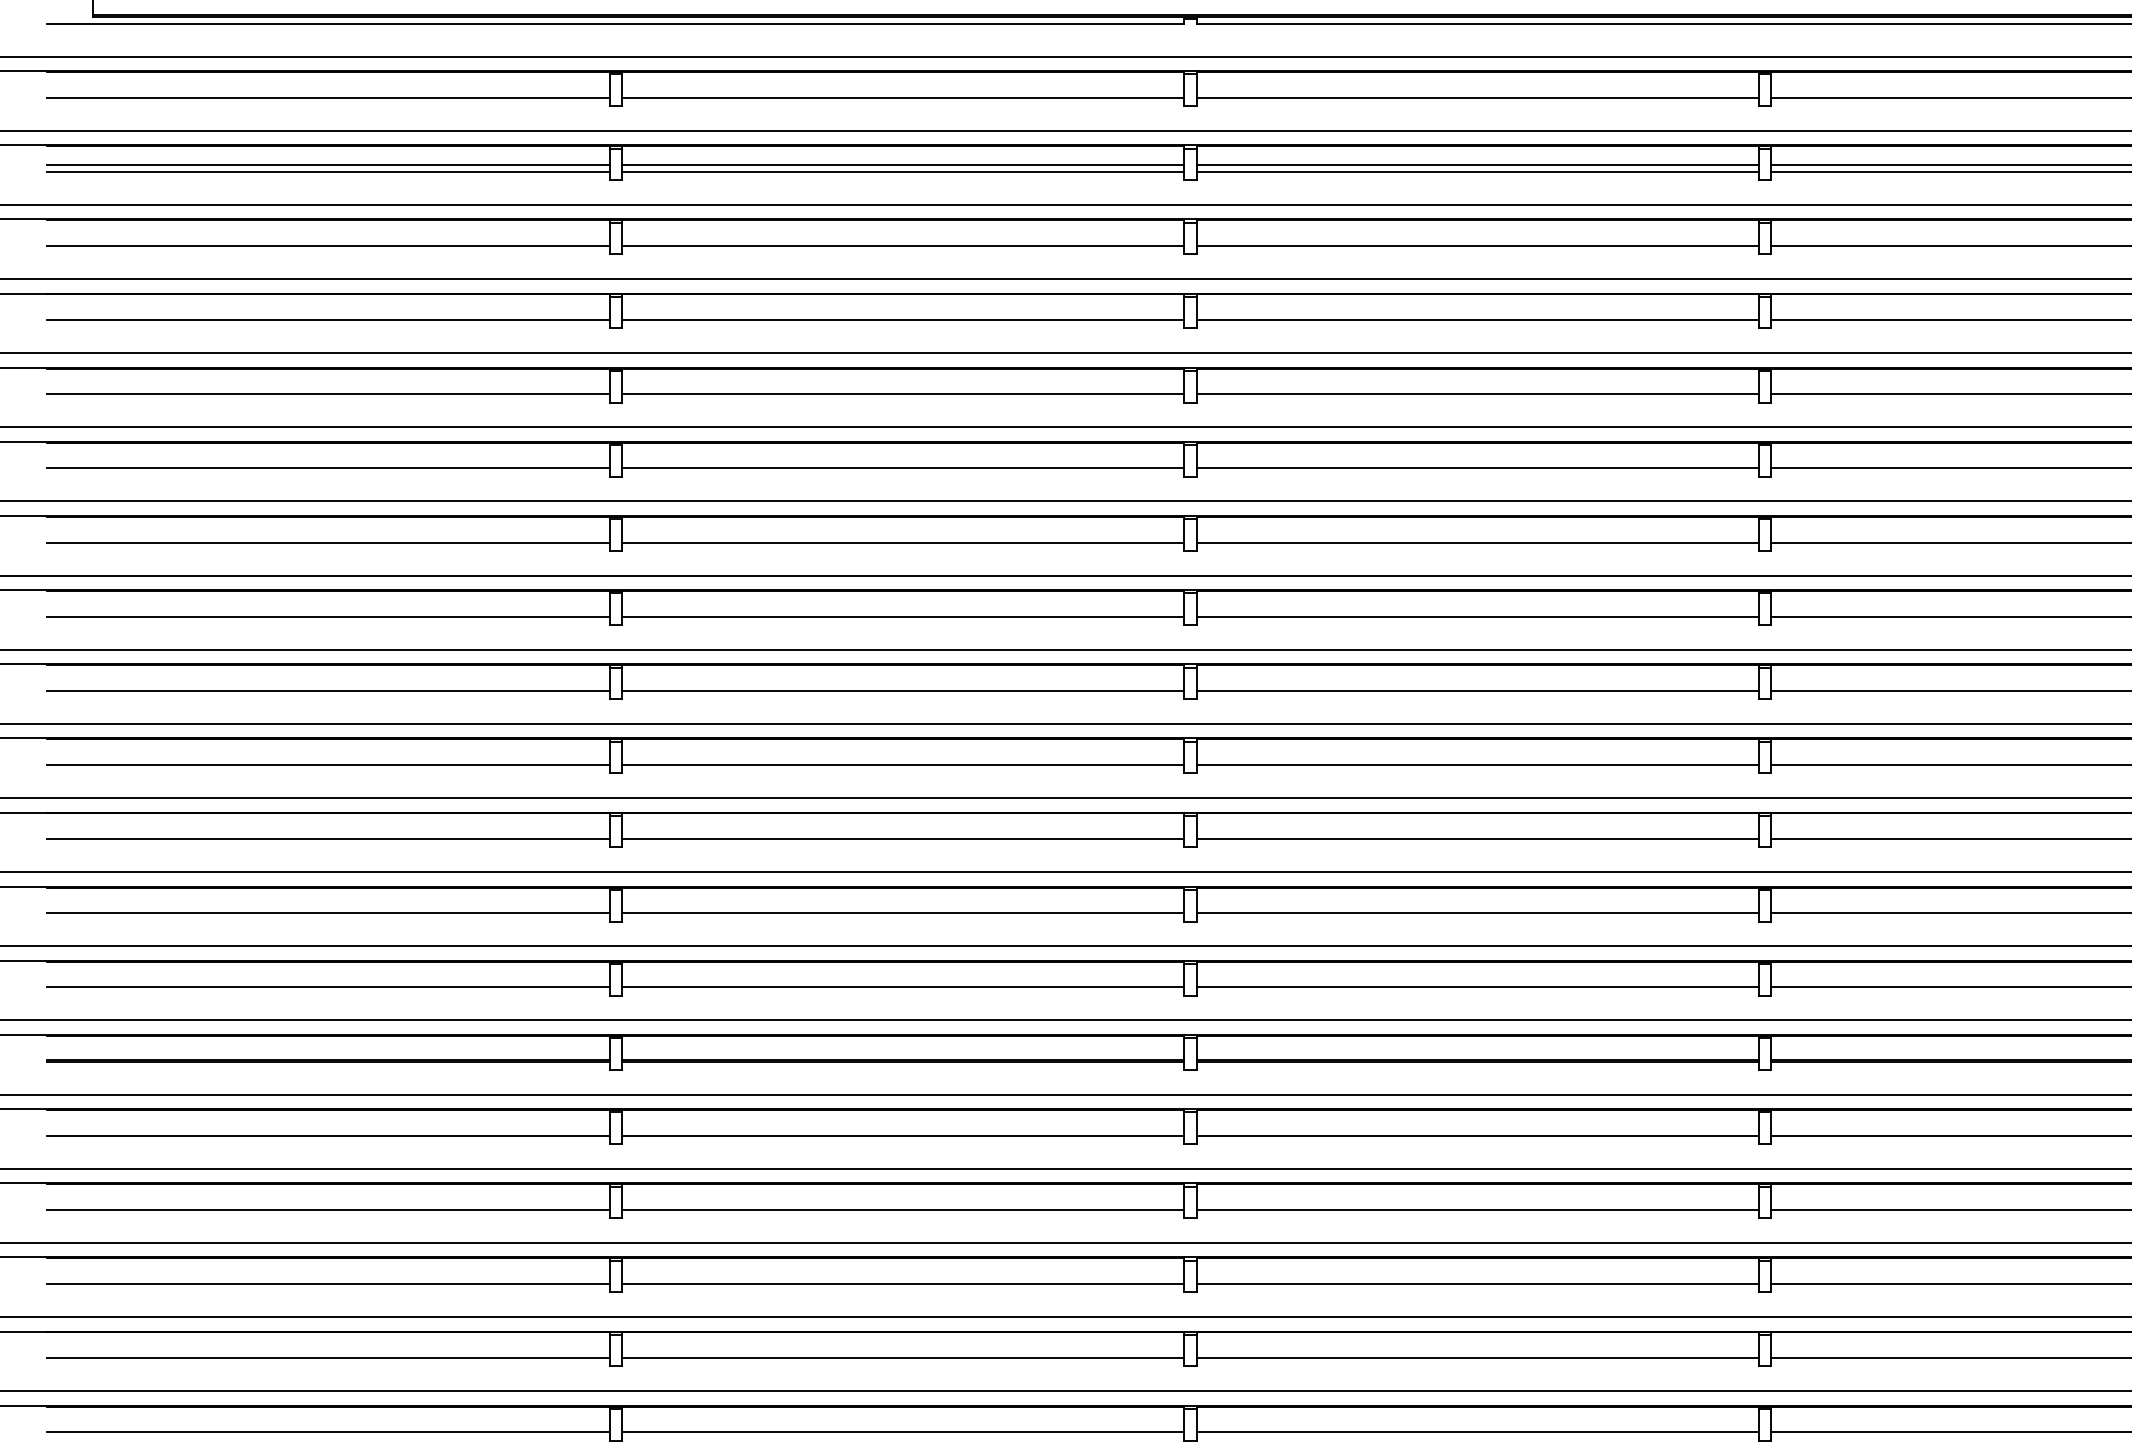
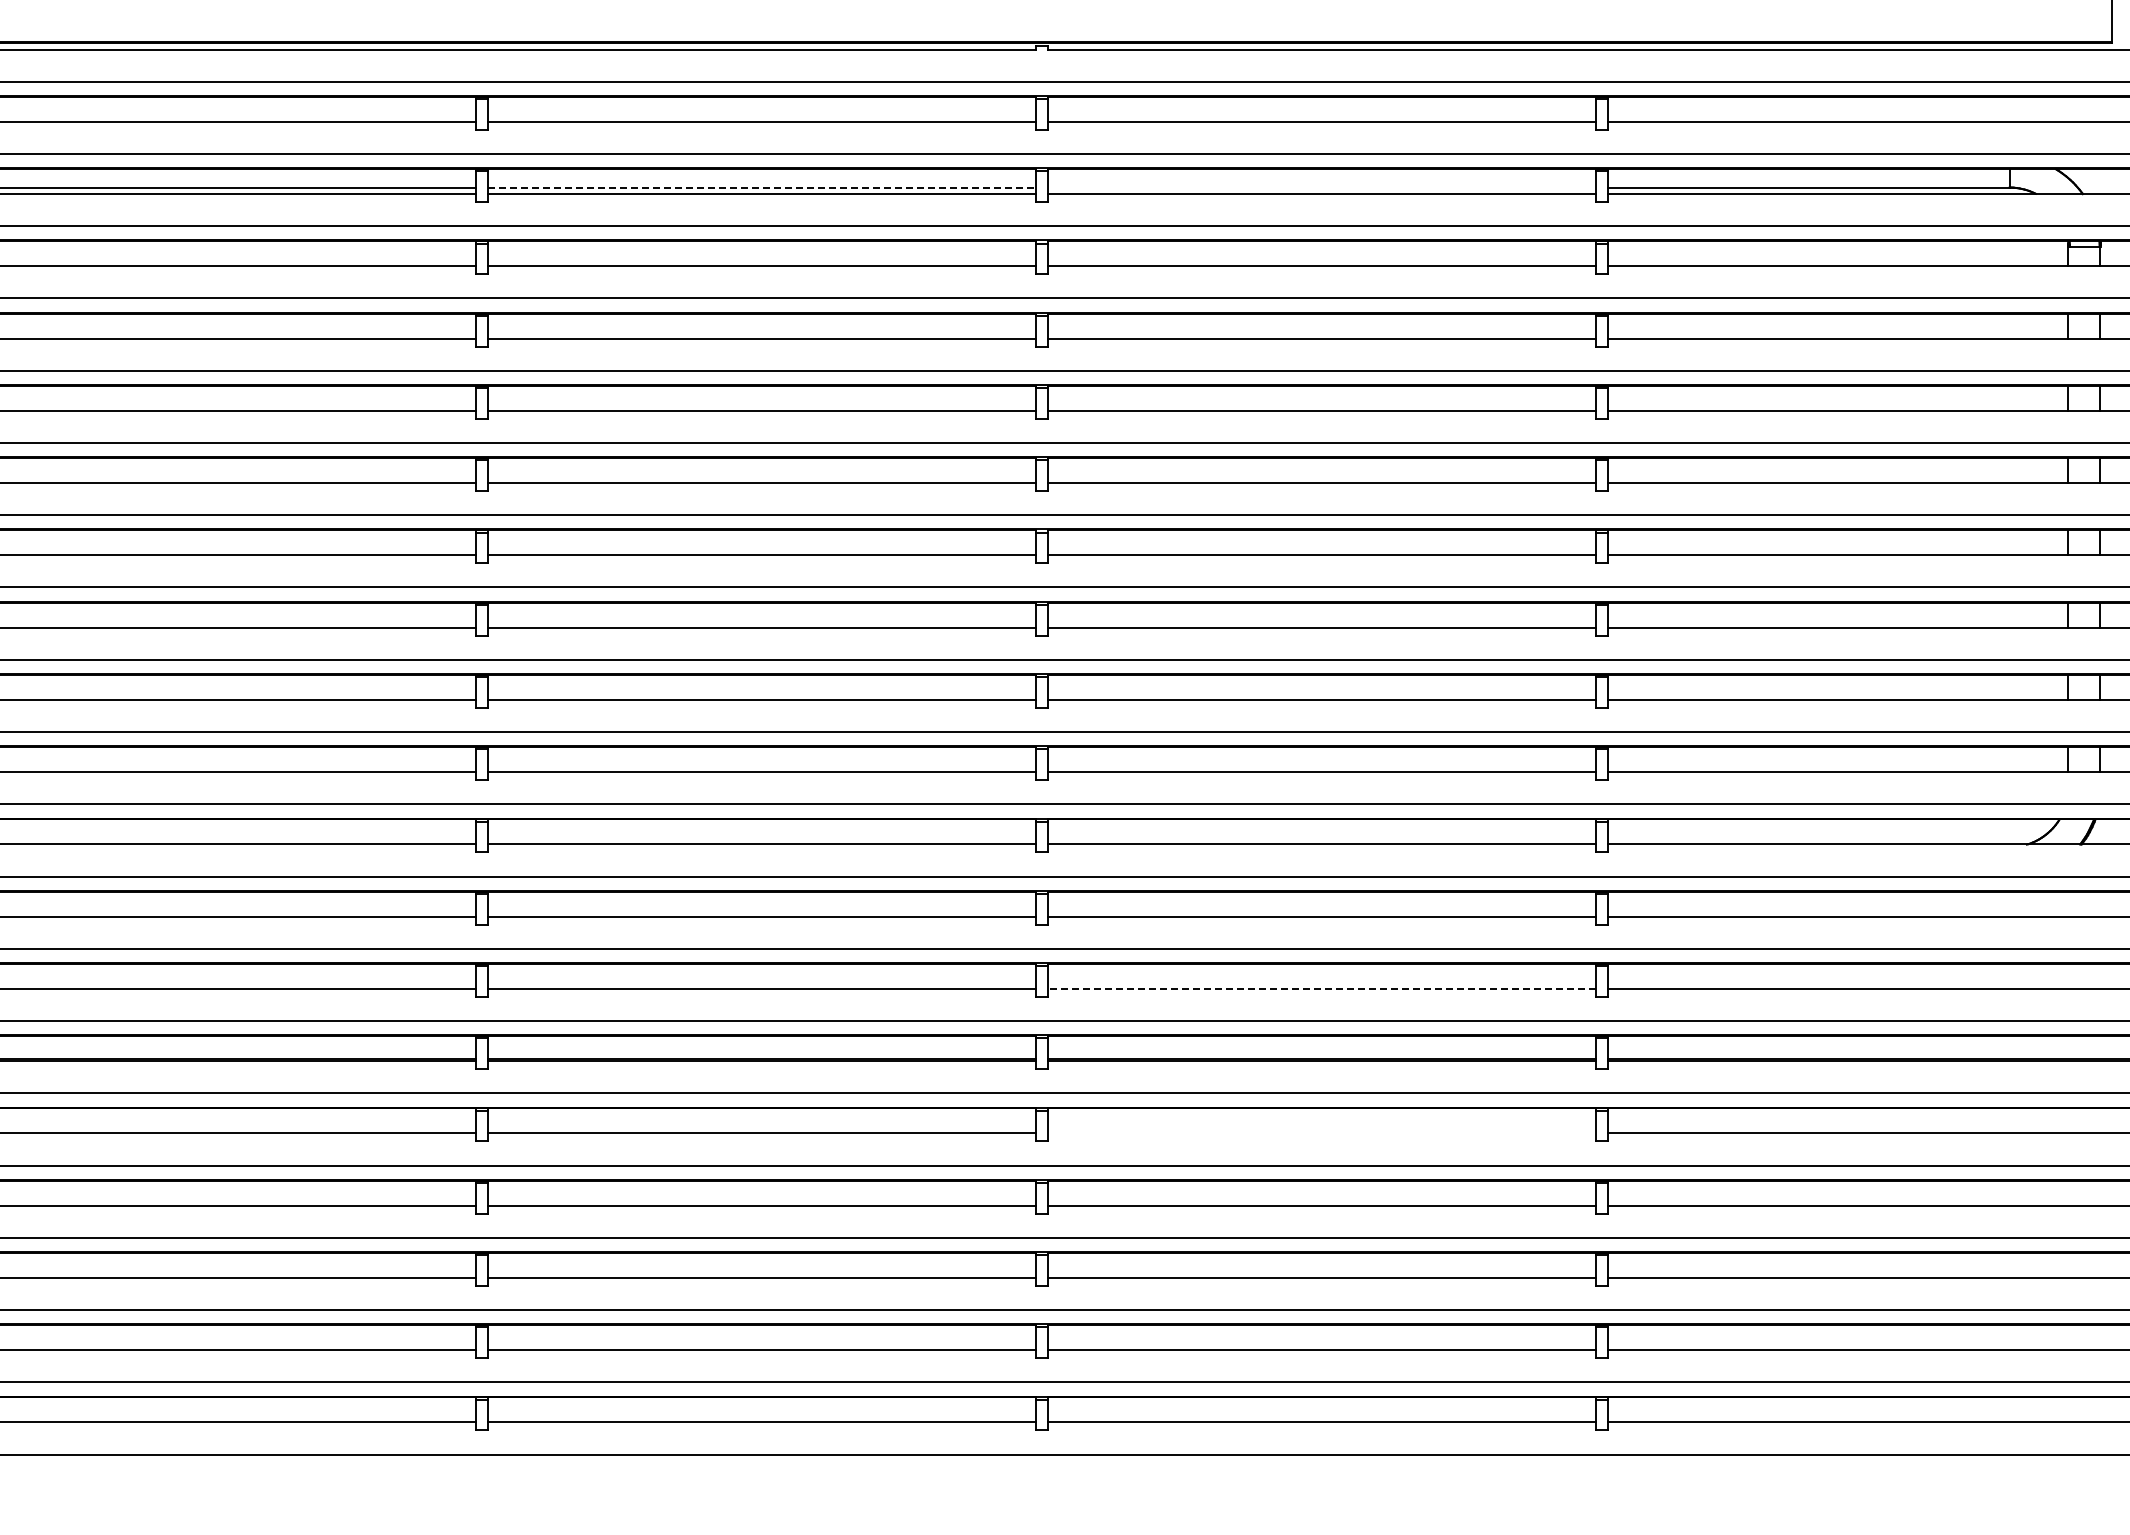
line: (903, 165) -> (762, 187), solid -> dashed
line: (1478, 165) -> (1322, 187), removed
line: (1478, 987) -> (1322, 988), solid -> dashed
line: (1478, 1135) -> (1322, 1133), removed

